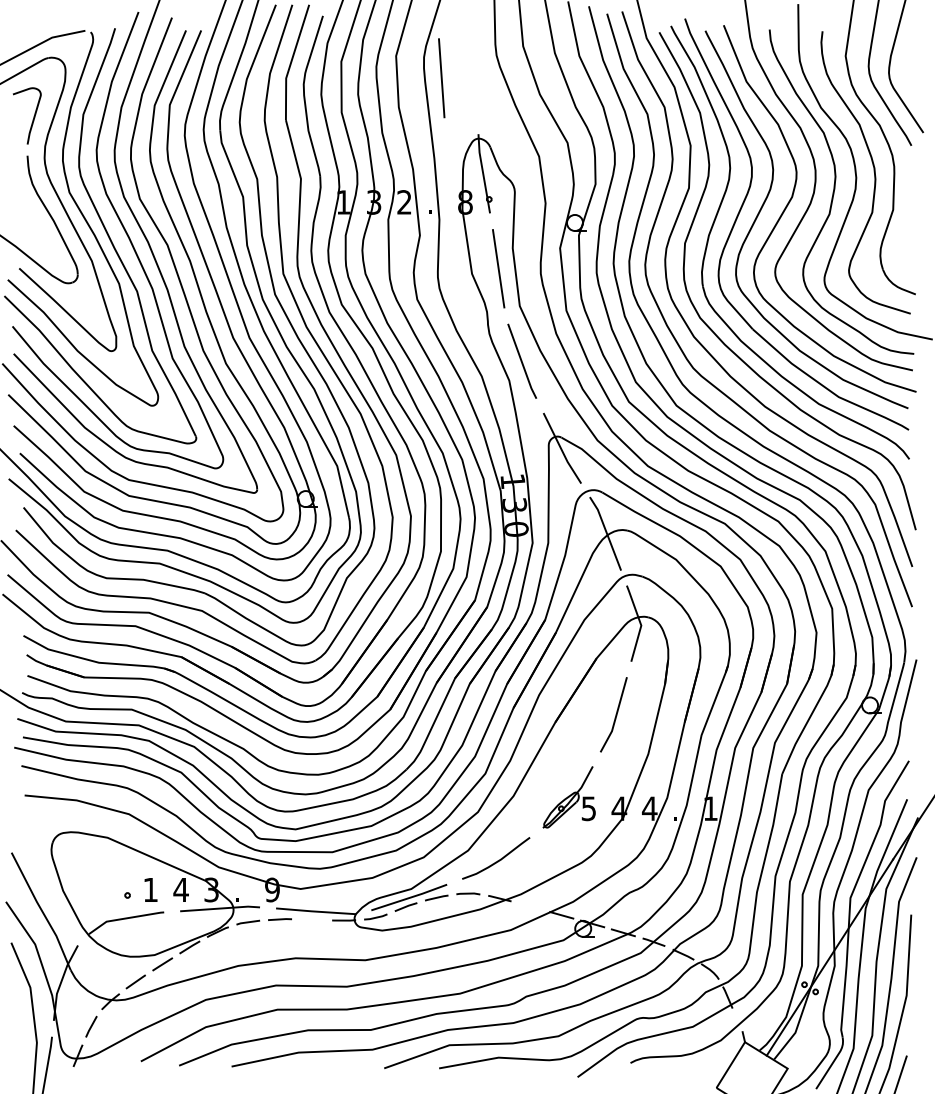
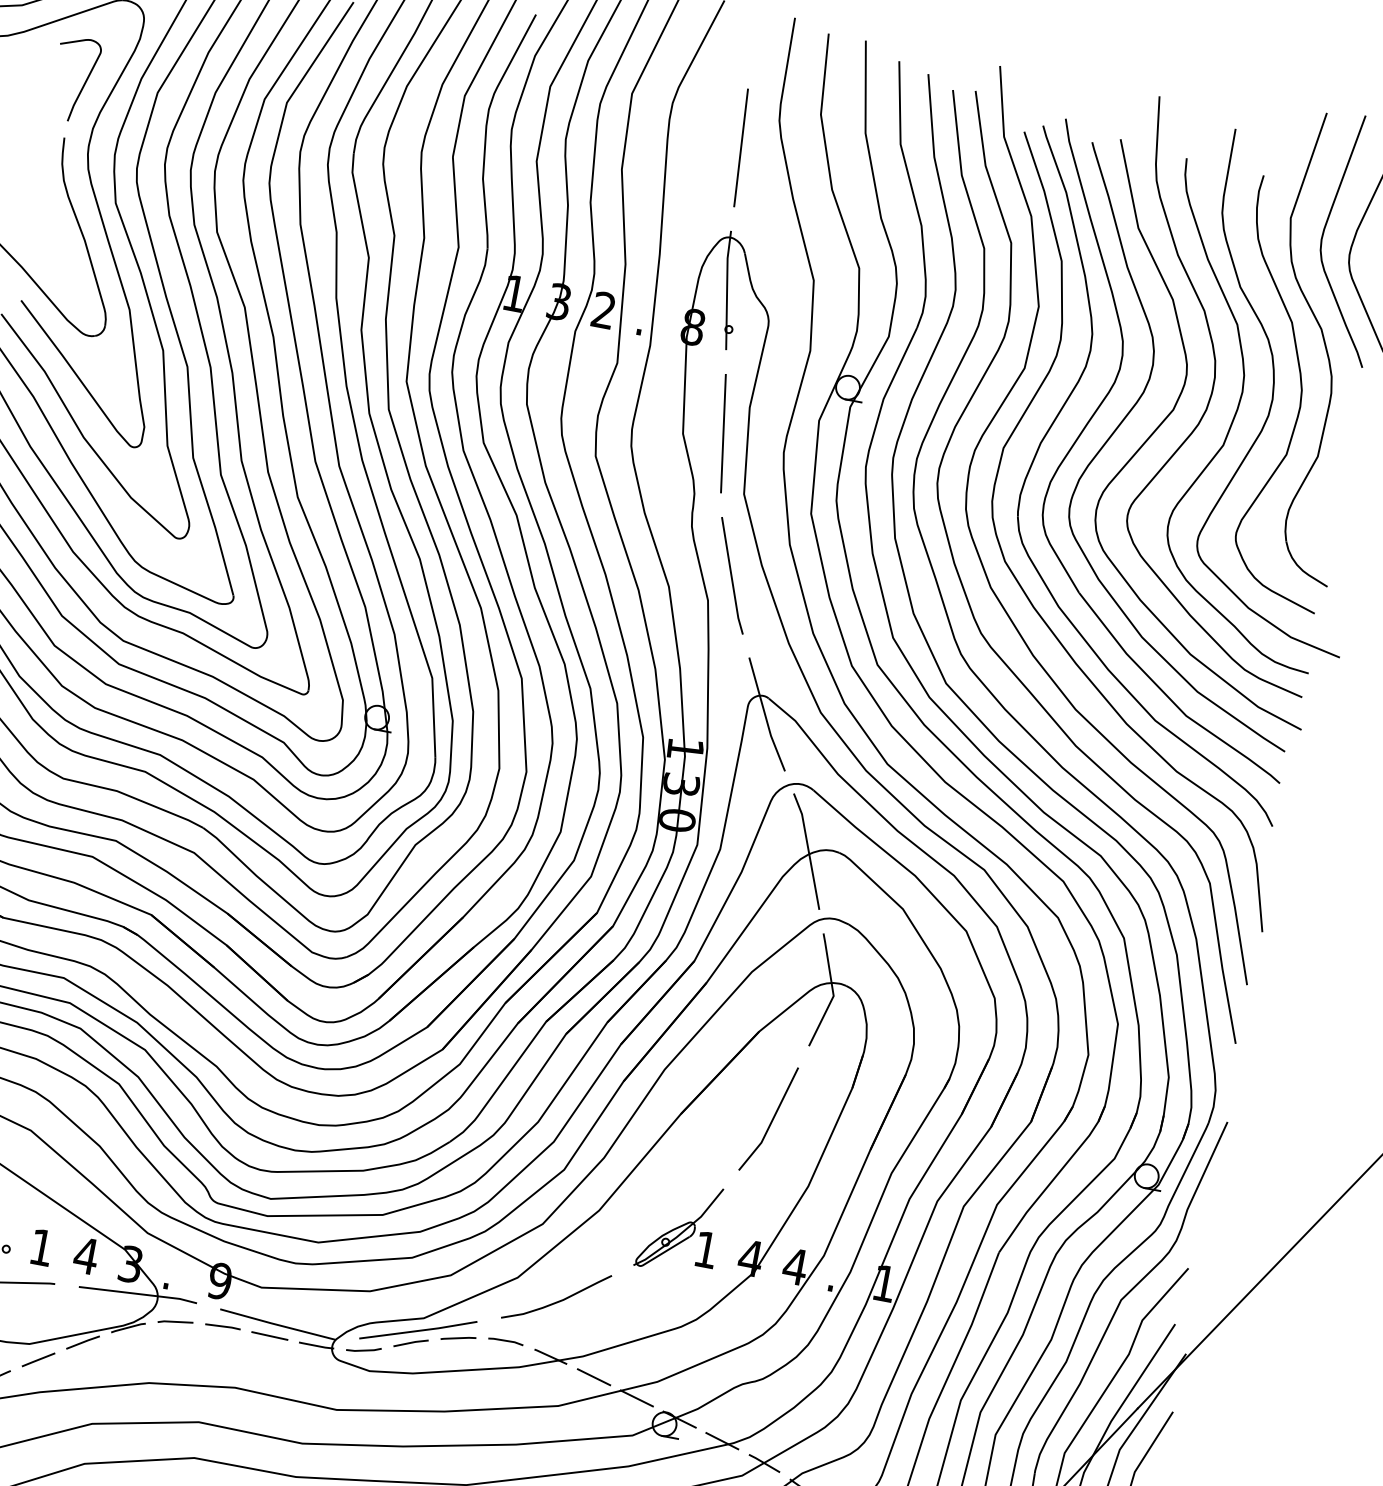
line: (441, 78) -> (740, 148), moved
text: (588, 808) -> (705, 1249), 5 -> 1
line: (530, 906) -> (593, 1376), added
line: (312, 919) -> (270, 1335), added

